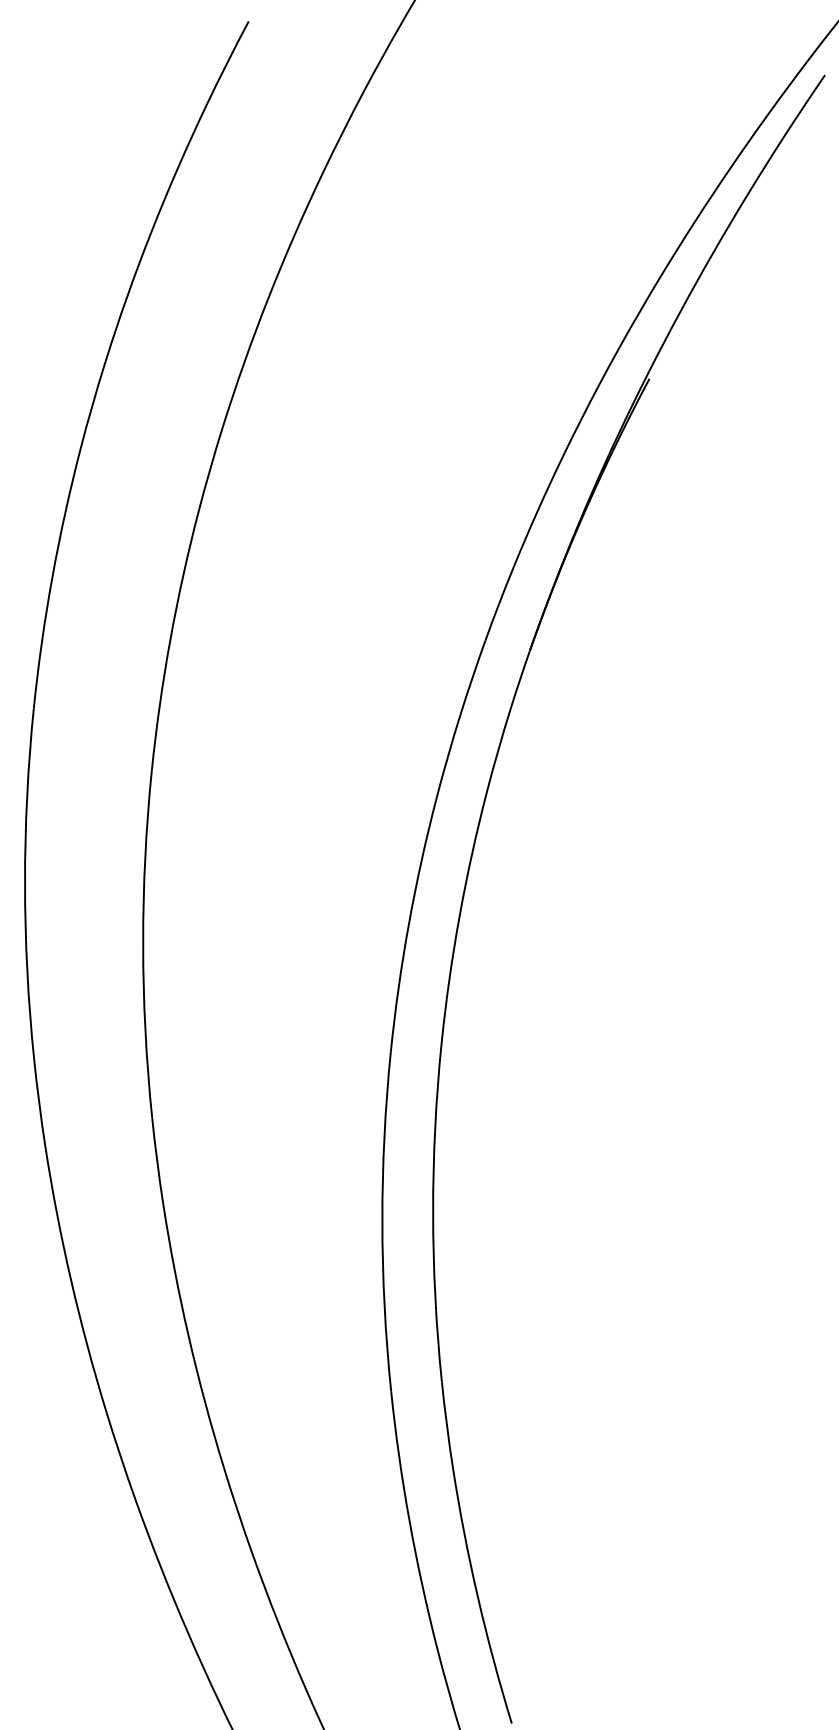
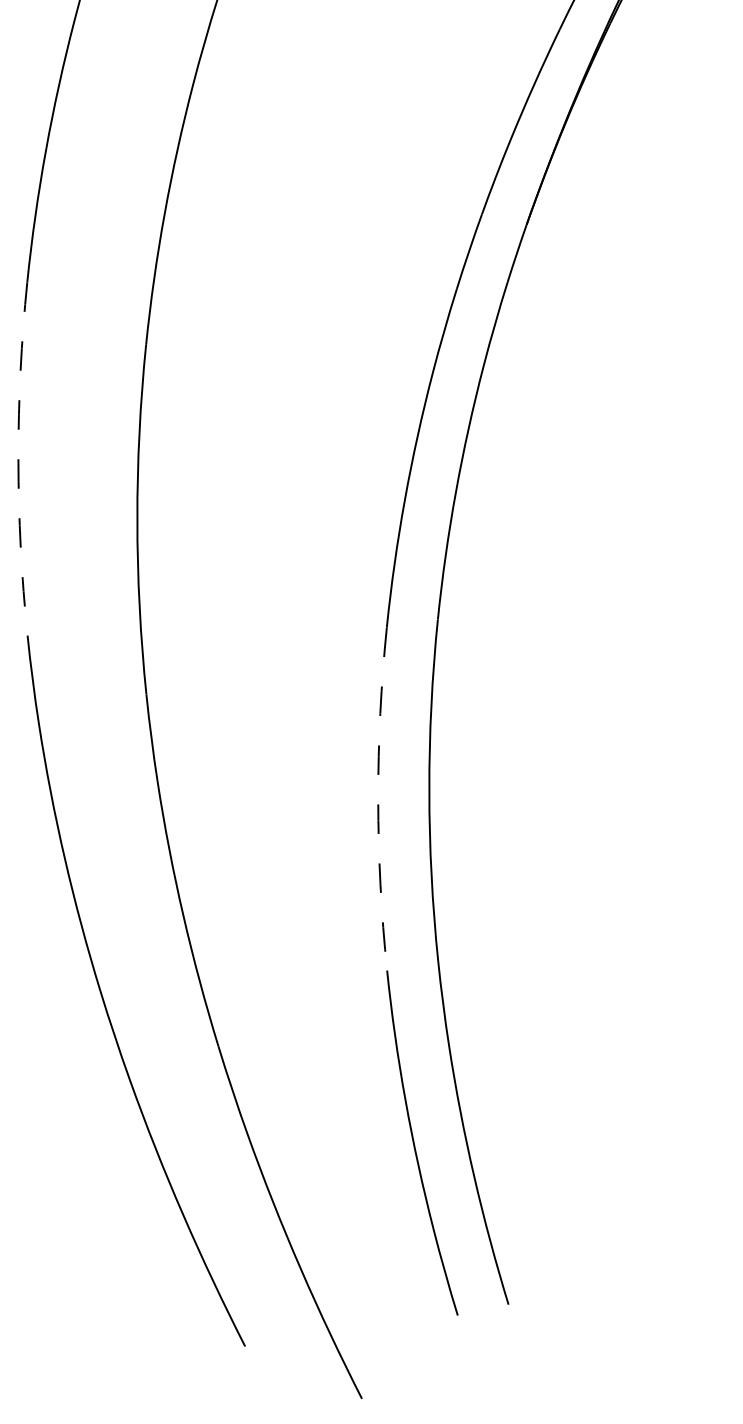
arc: (25, 883) -> (18, 458), solid -> dashed
arc: (382, 1221) -> (378, 799), solid -> dashed

